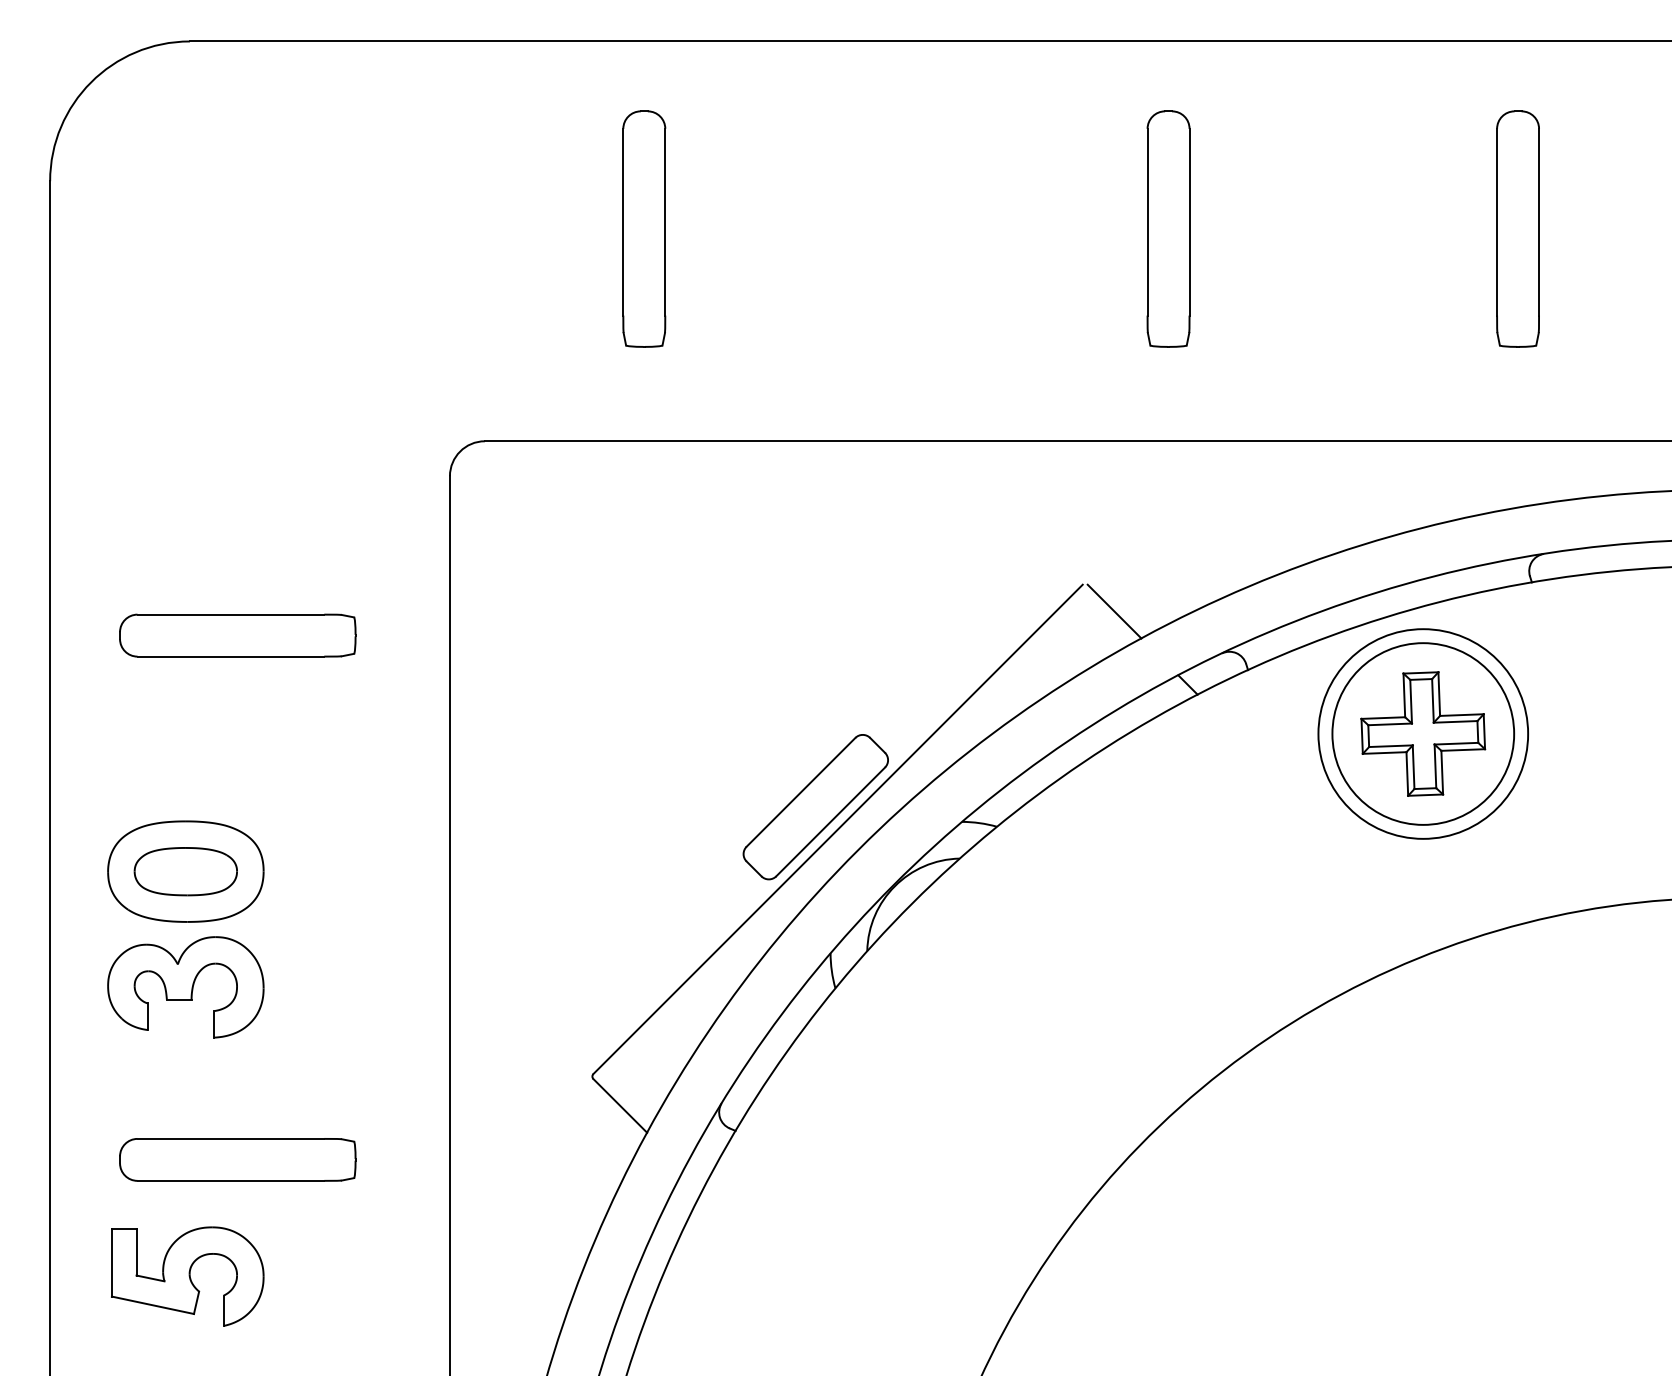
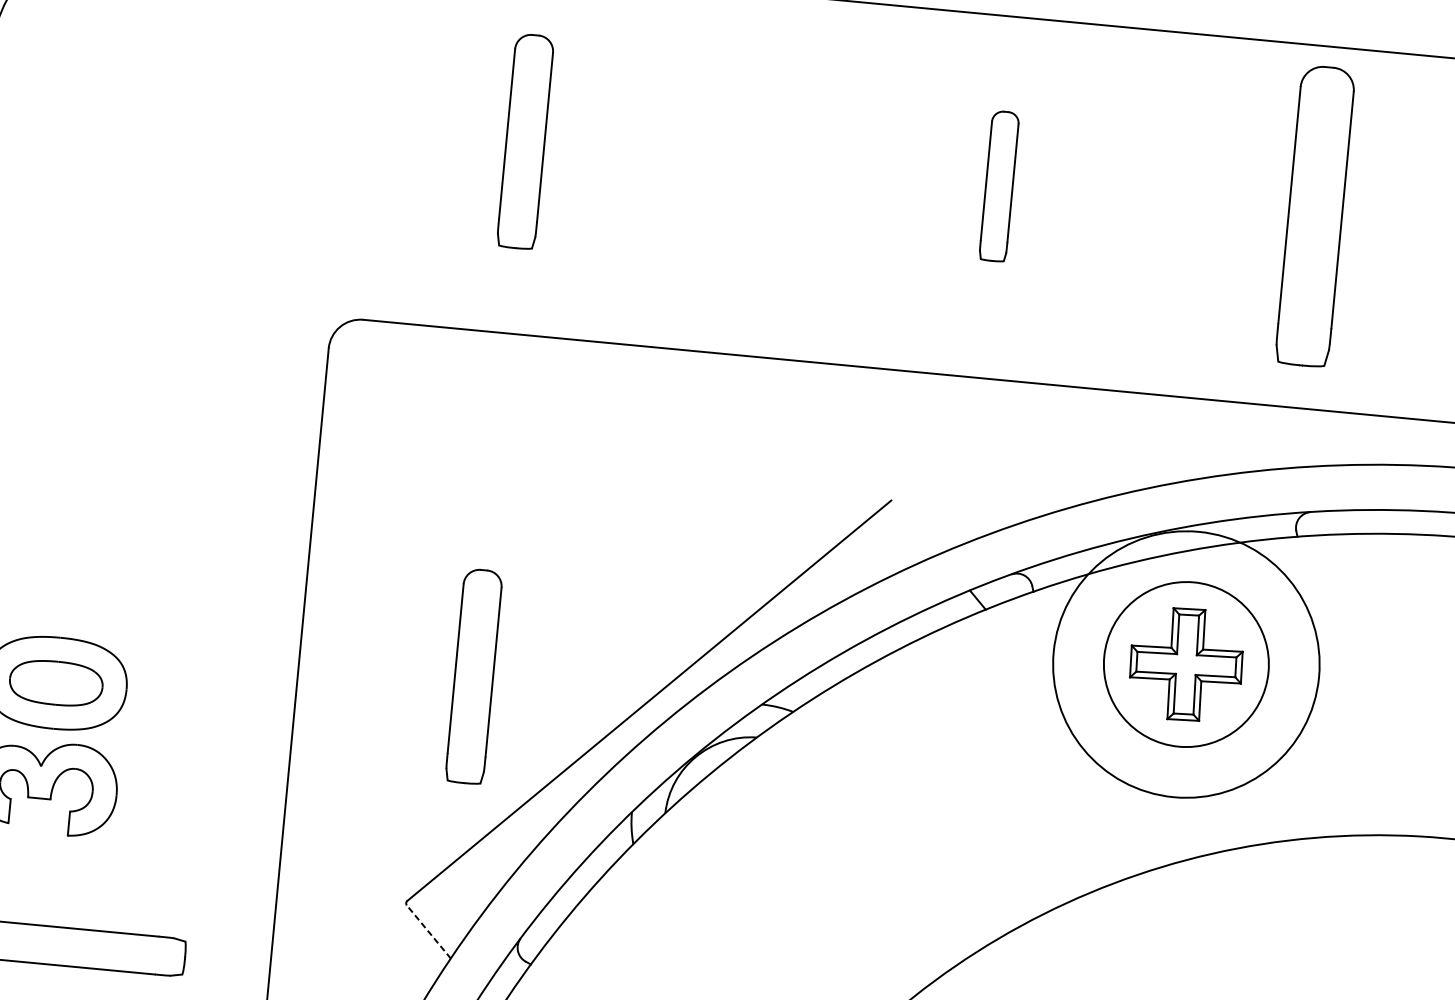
part: (1168, 228) -> (999, 185), size x0.7
part: (1517, 228) -> (1314, 215), size x1.4
line: (1114, 611) -> (917, 527), removed
part: (237, 635) -> (123, 474), removed
circle: (1423, 733) -> (1186, 664), size x1.4
part: (815, 807) -> (630, 679), removed
part: (643, 820) -> (474, 676), added
line: (619, 1105) -> (428, 931), solid -> dashed

